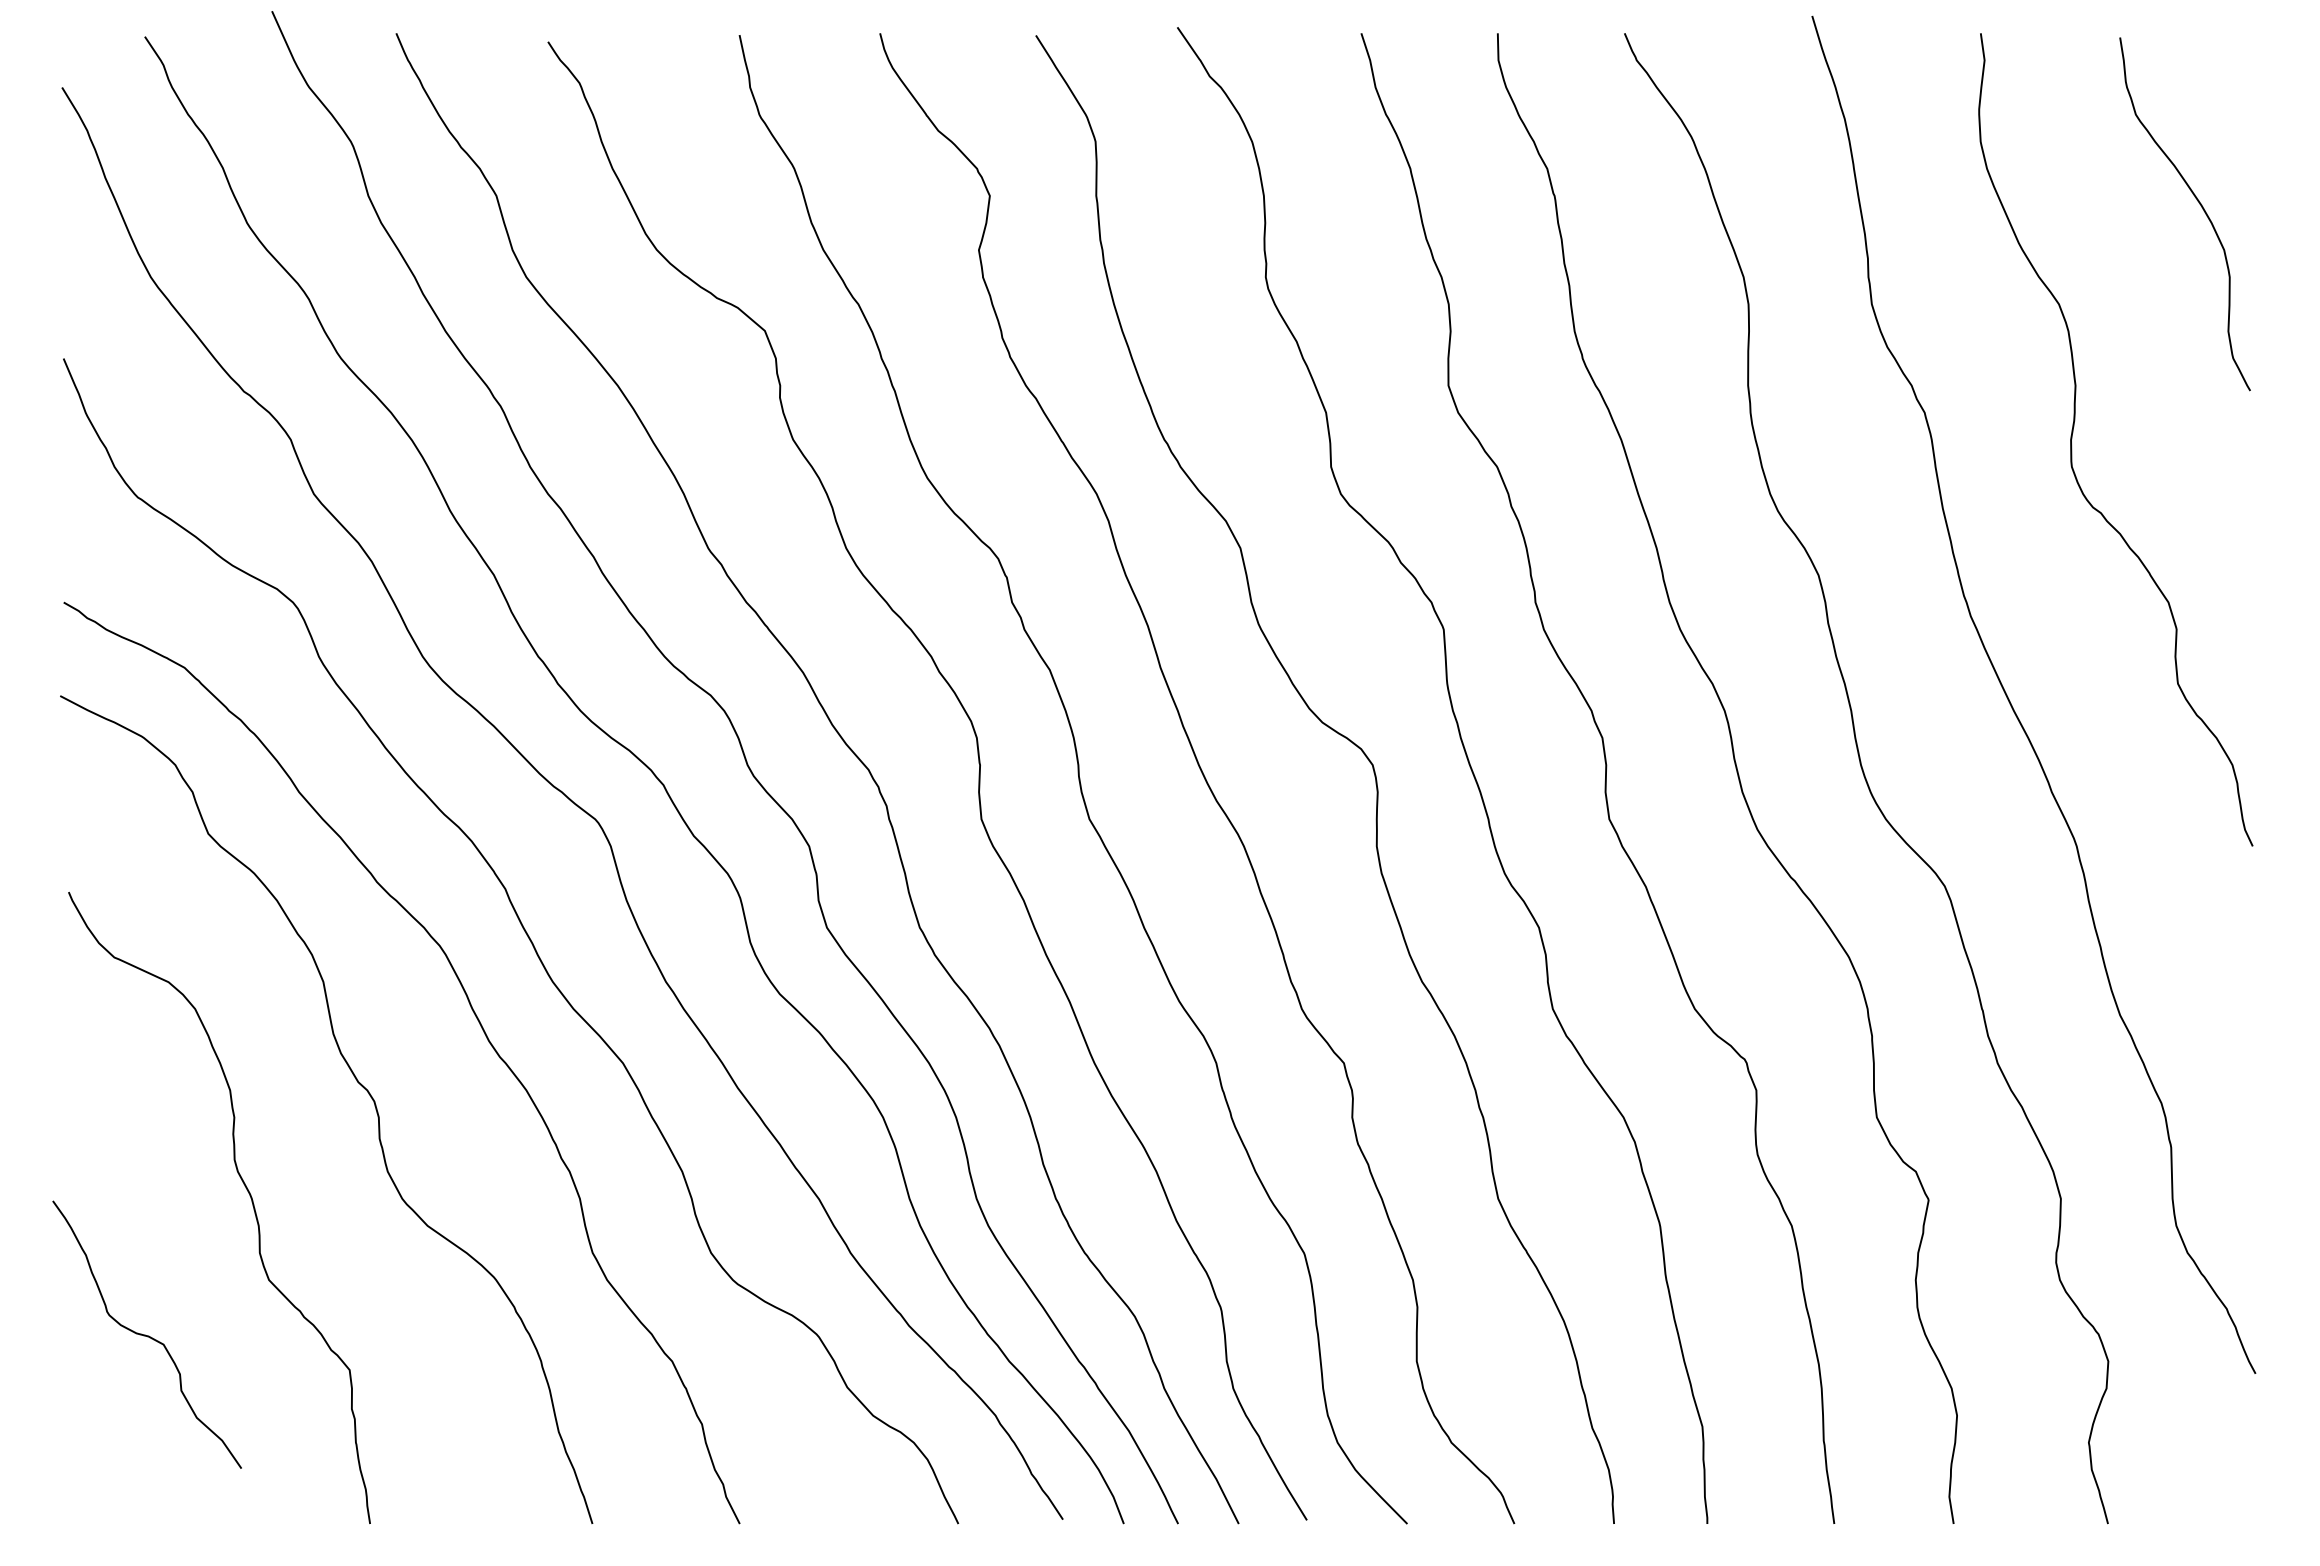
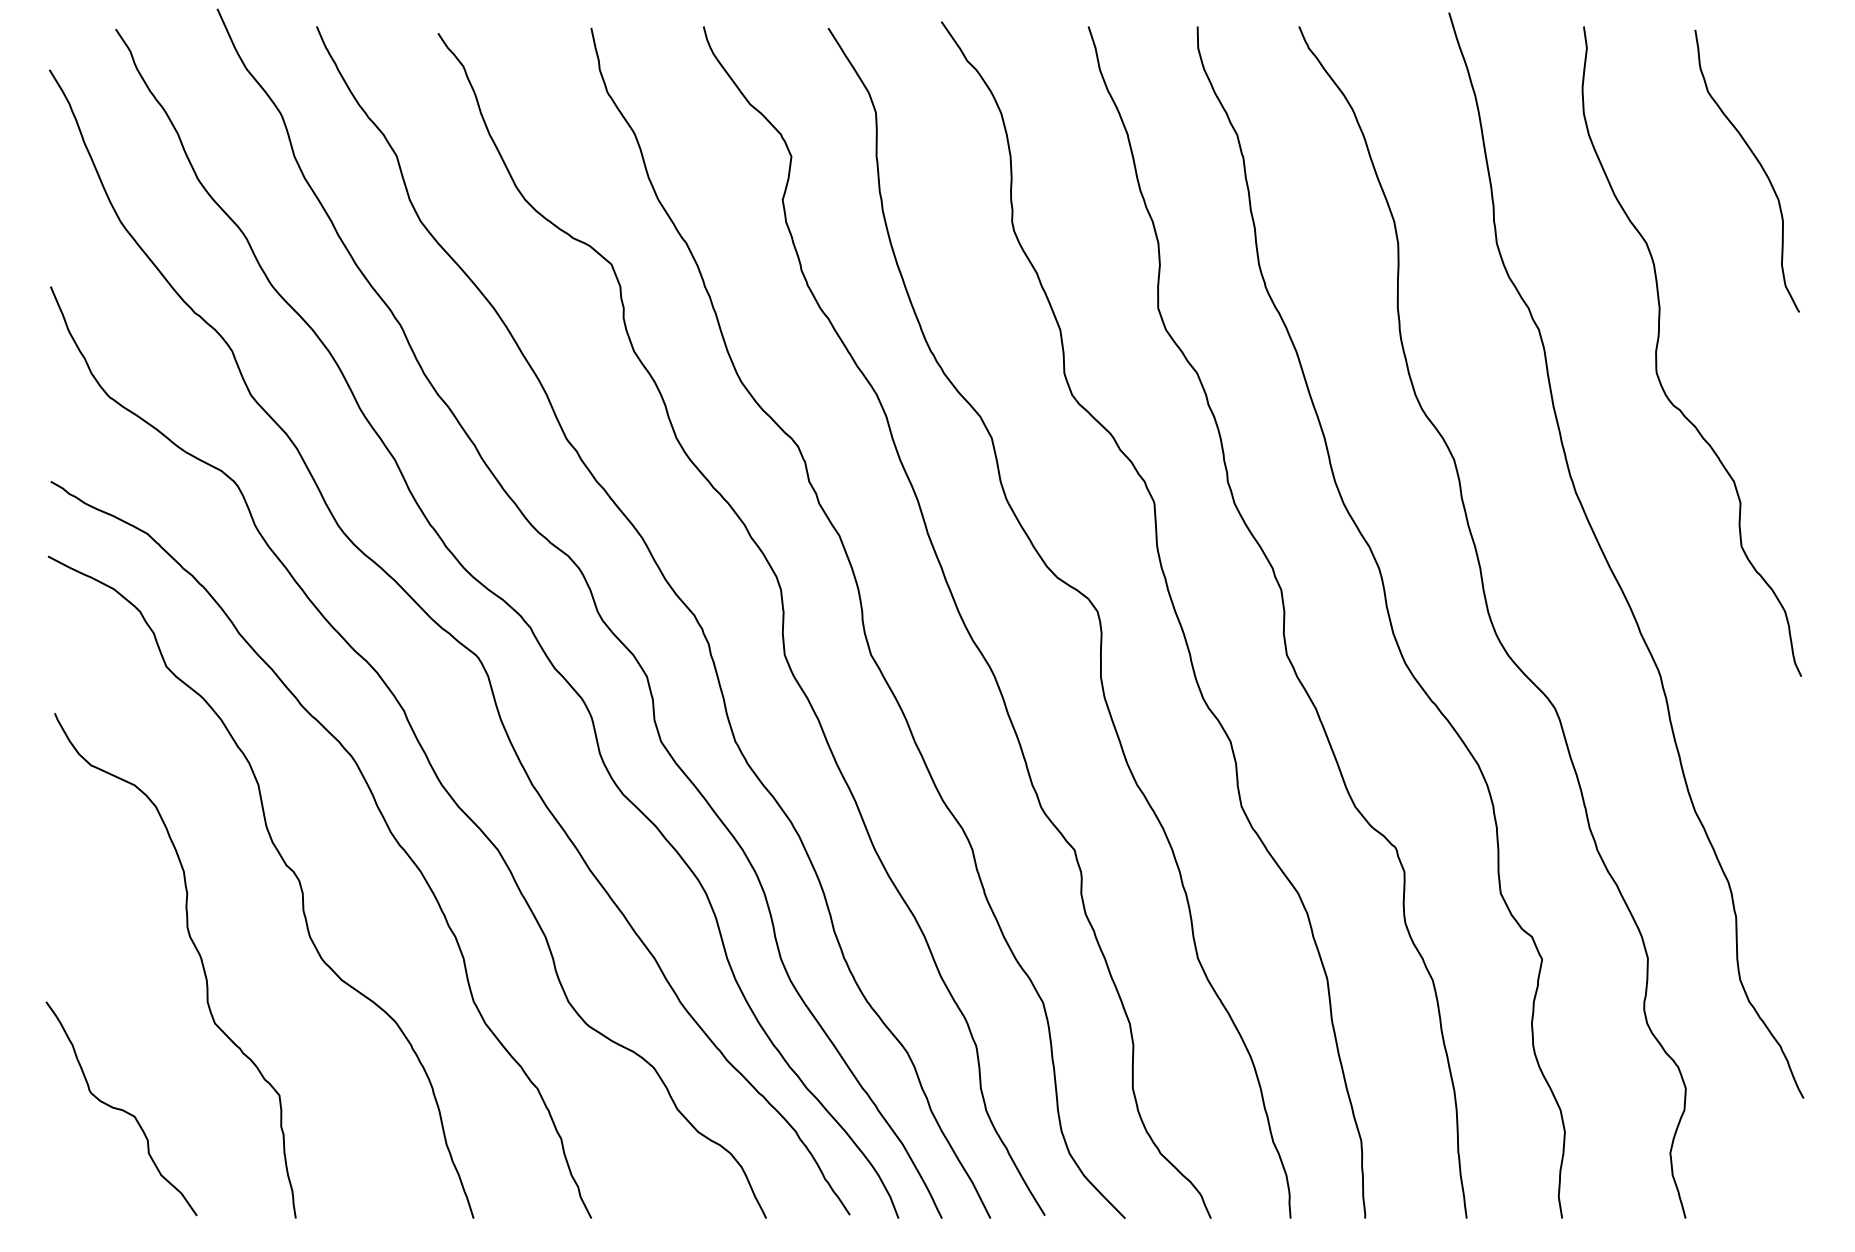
curve: (145, 1334) -> (120, 1108), moved

